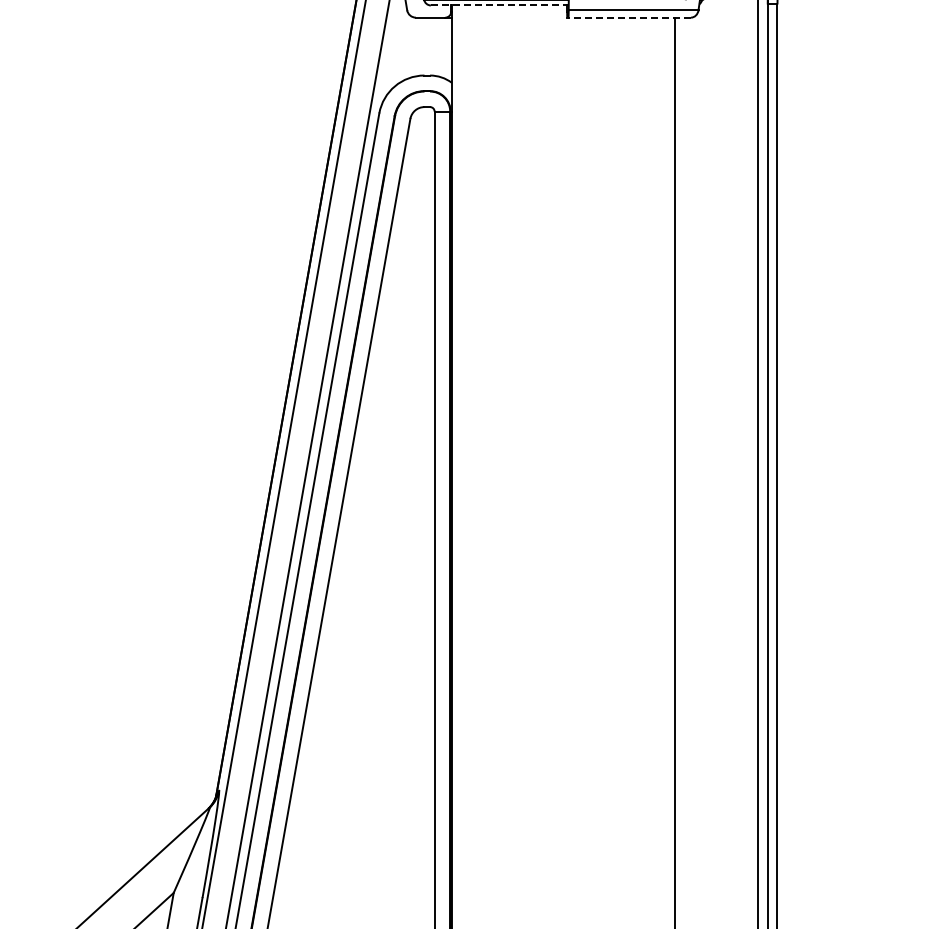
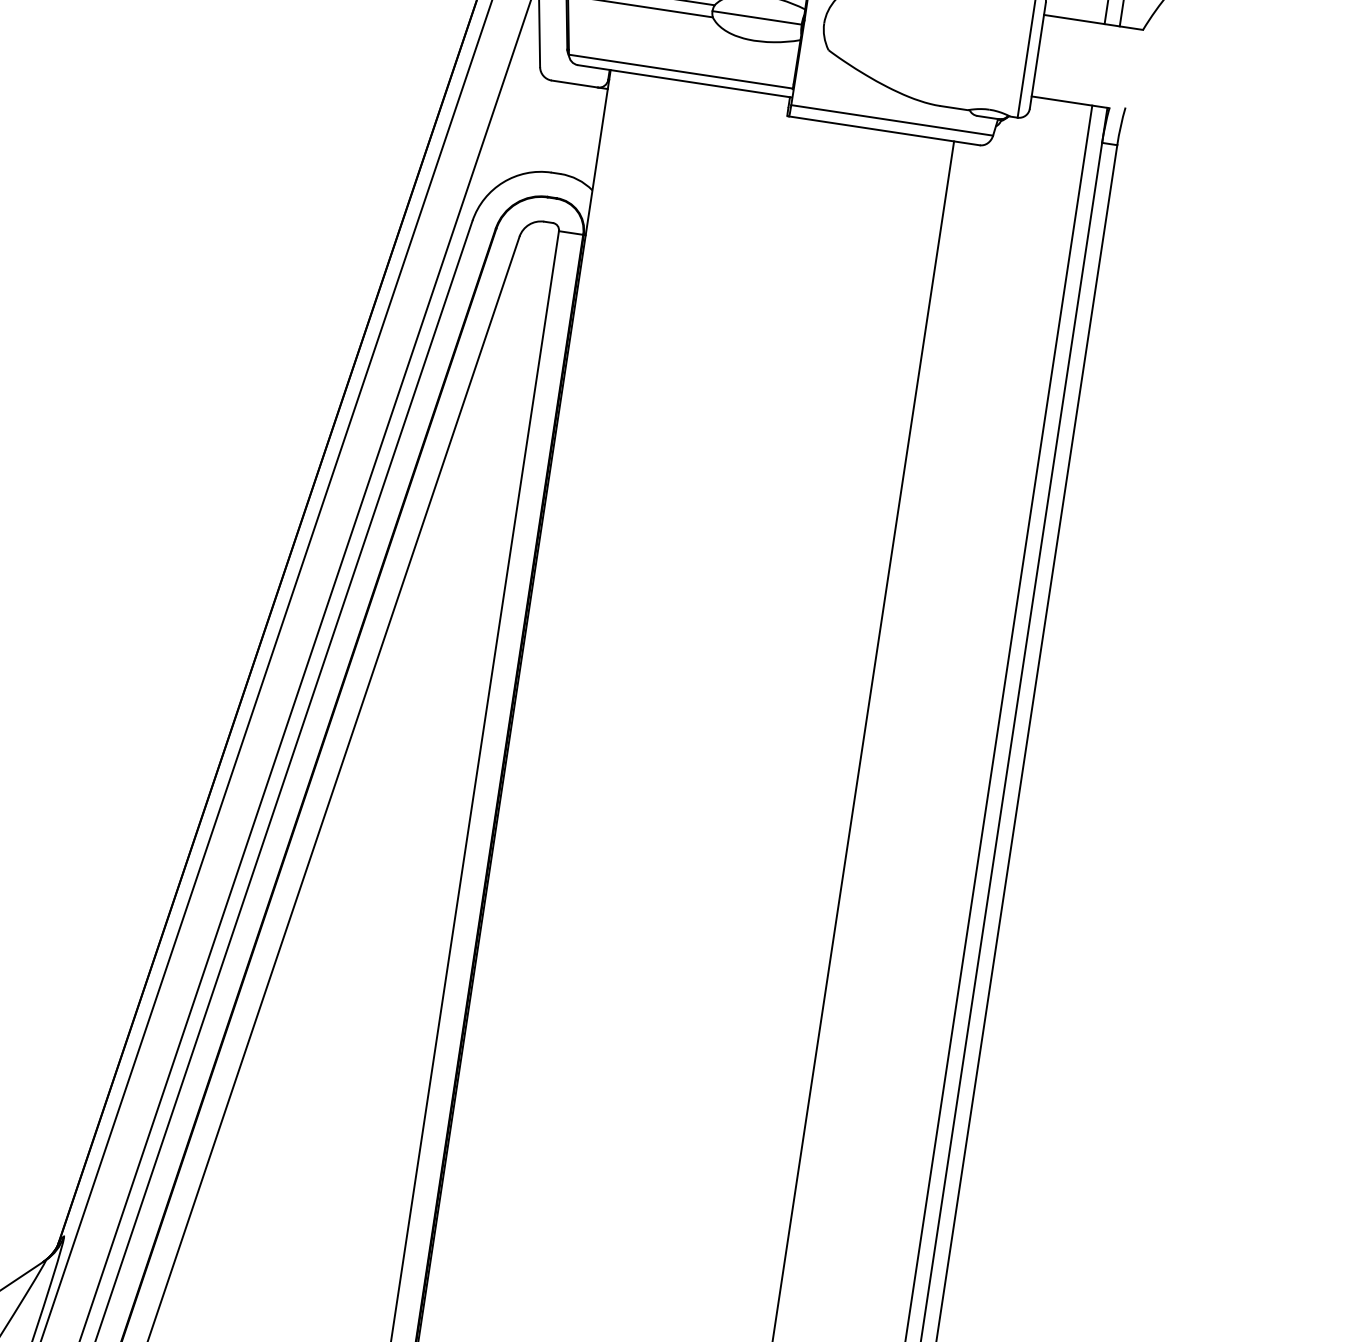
line: (499, 5) -> (684, 81), dashed -> solid
line: (629, 17) -> (884, 130), dashed -> solid

